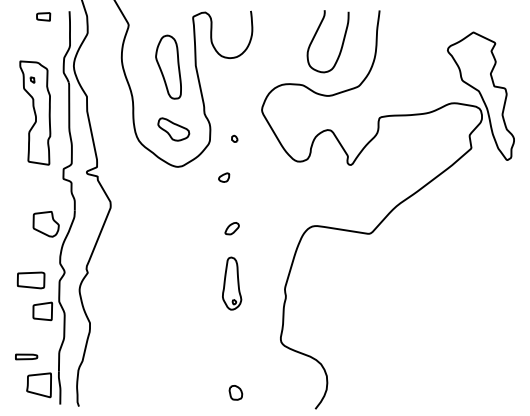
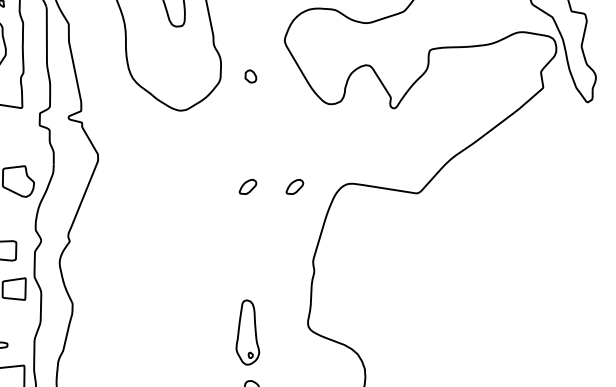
part: (173, 129) -> (175, 64), removed
part: (234, 138) -> (250, 75), size x1.6
part: (224, 177) -> (238, 123), removed
part: (269, 228) -> (294, 186), added
part: (232, 283) -> (248, 332), moved

